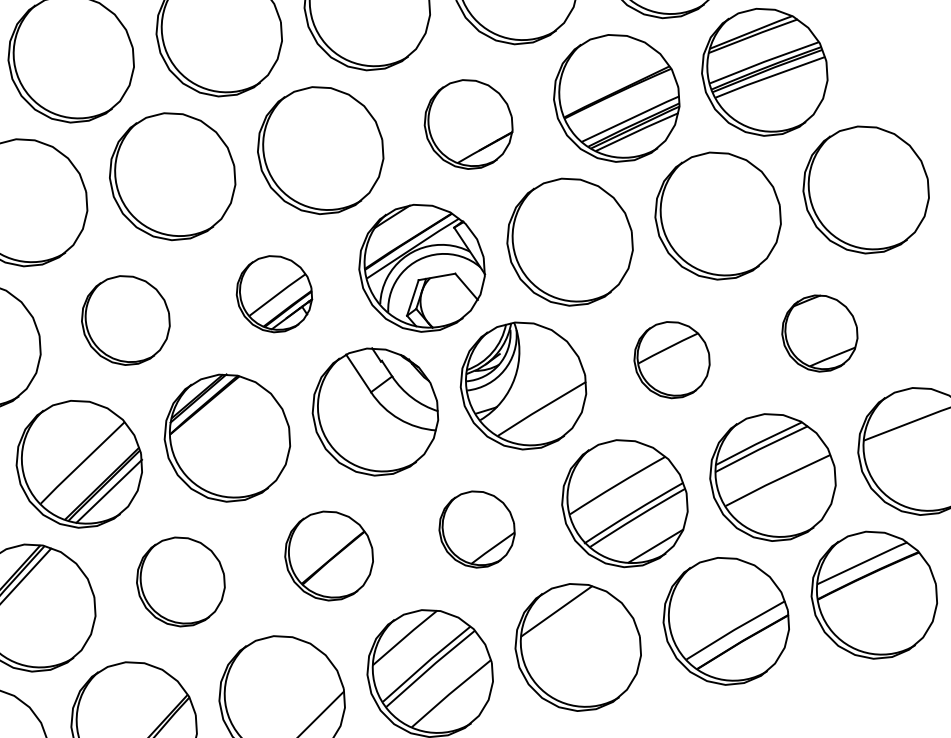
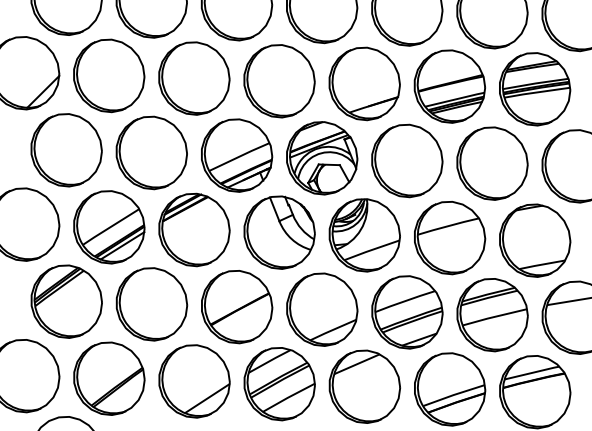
part: (468, 123) -> (364, 83), size x1.43
part: (275, 293) -> (237, 155), size x1.67
part: (125, 319) -> (151, 152), size x1.43
part: (820, 333) -> (535, 240), size x1.67
part: (672, 360) -> (450, 238), size x1.67
part: (477, 529) -> (322, 309), size x1.67
part: (329, 556) -> (237, 307), size x1.43
part: (180, 582) -> (151, 304), size x1.43

